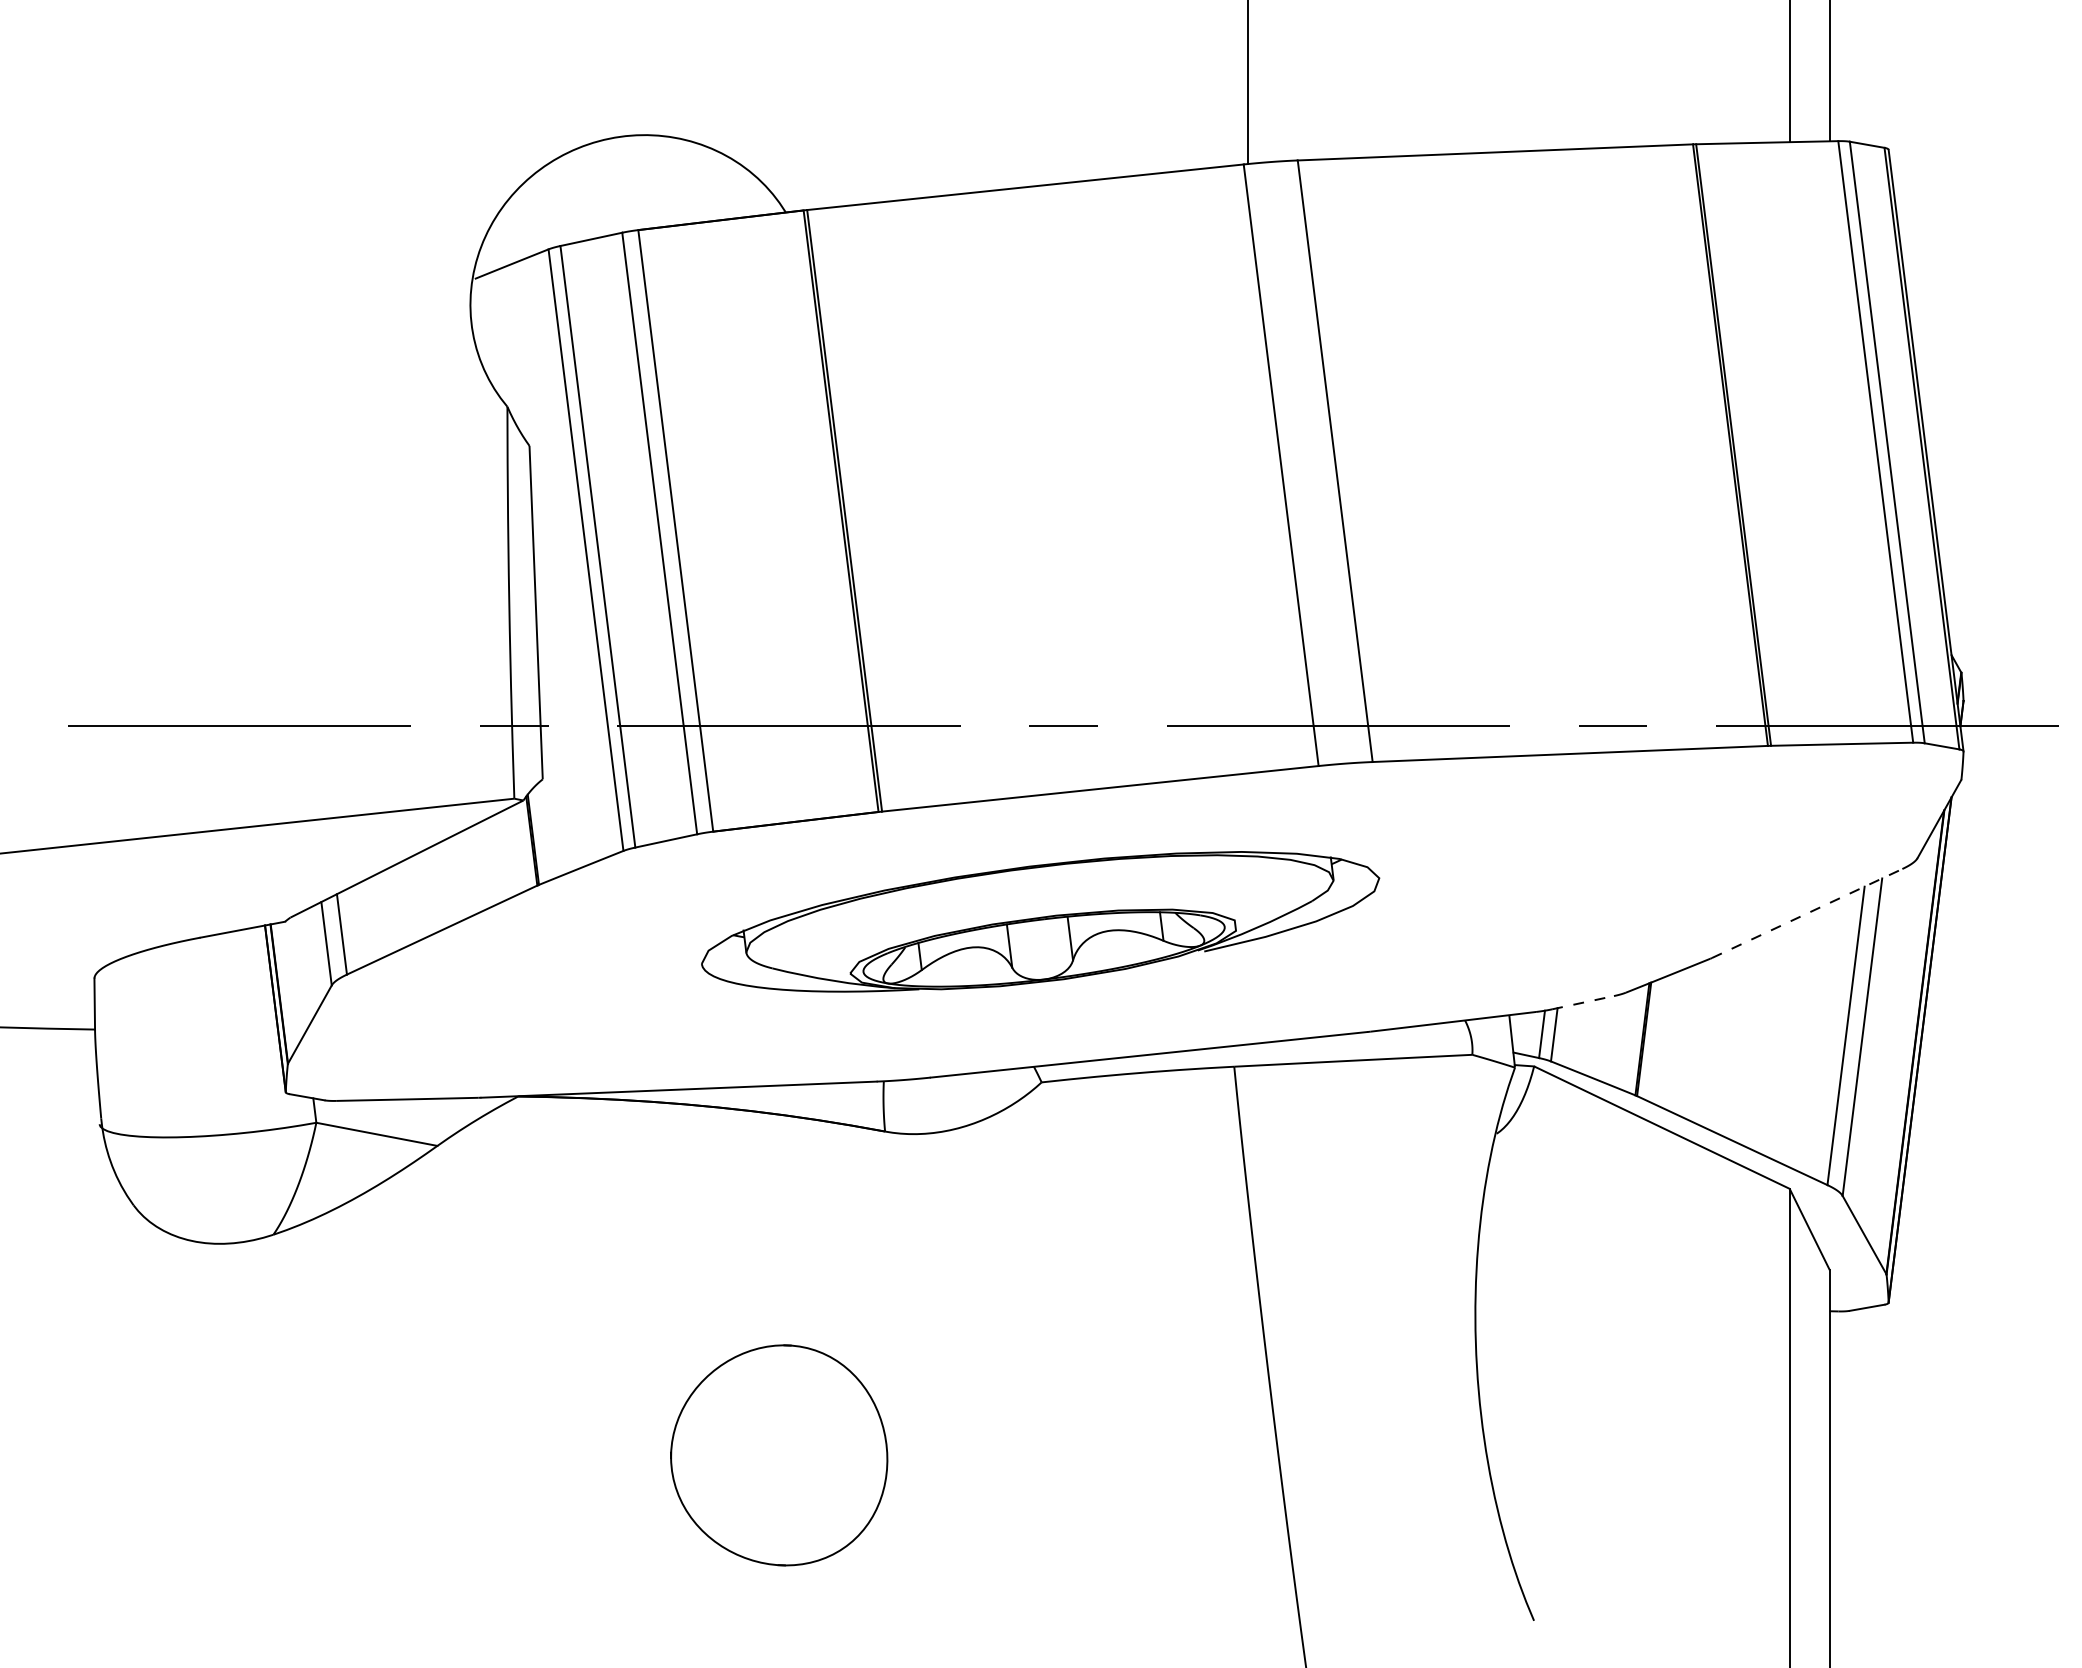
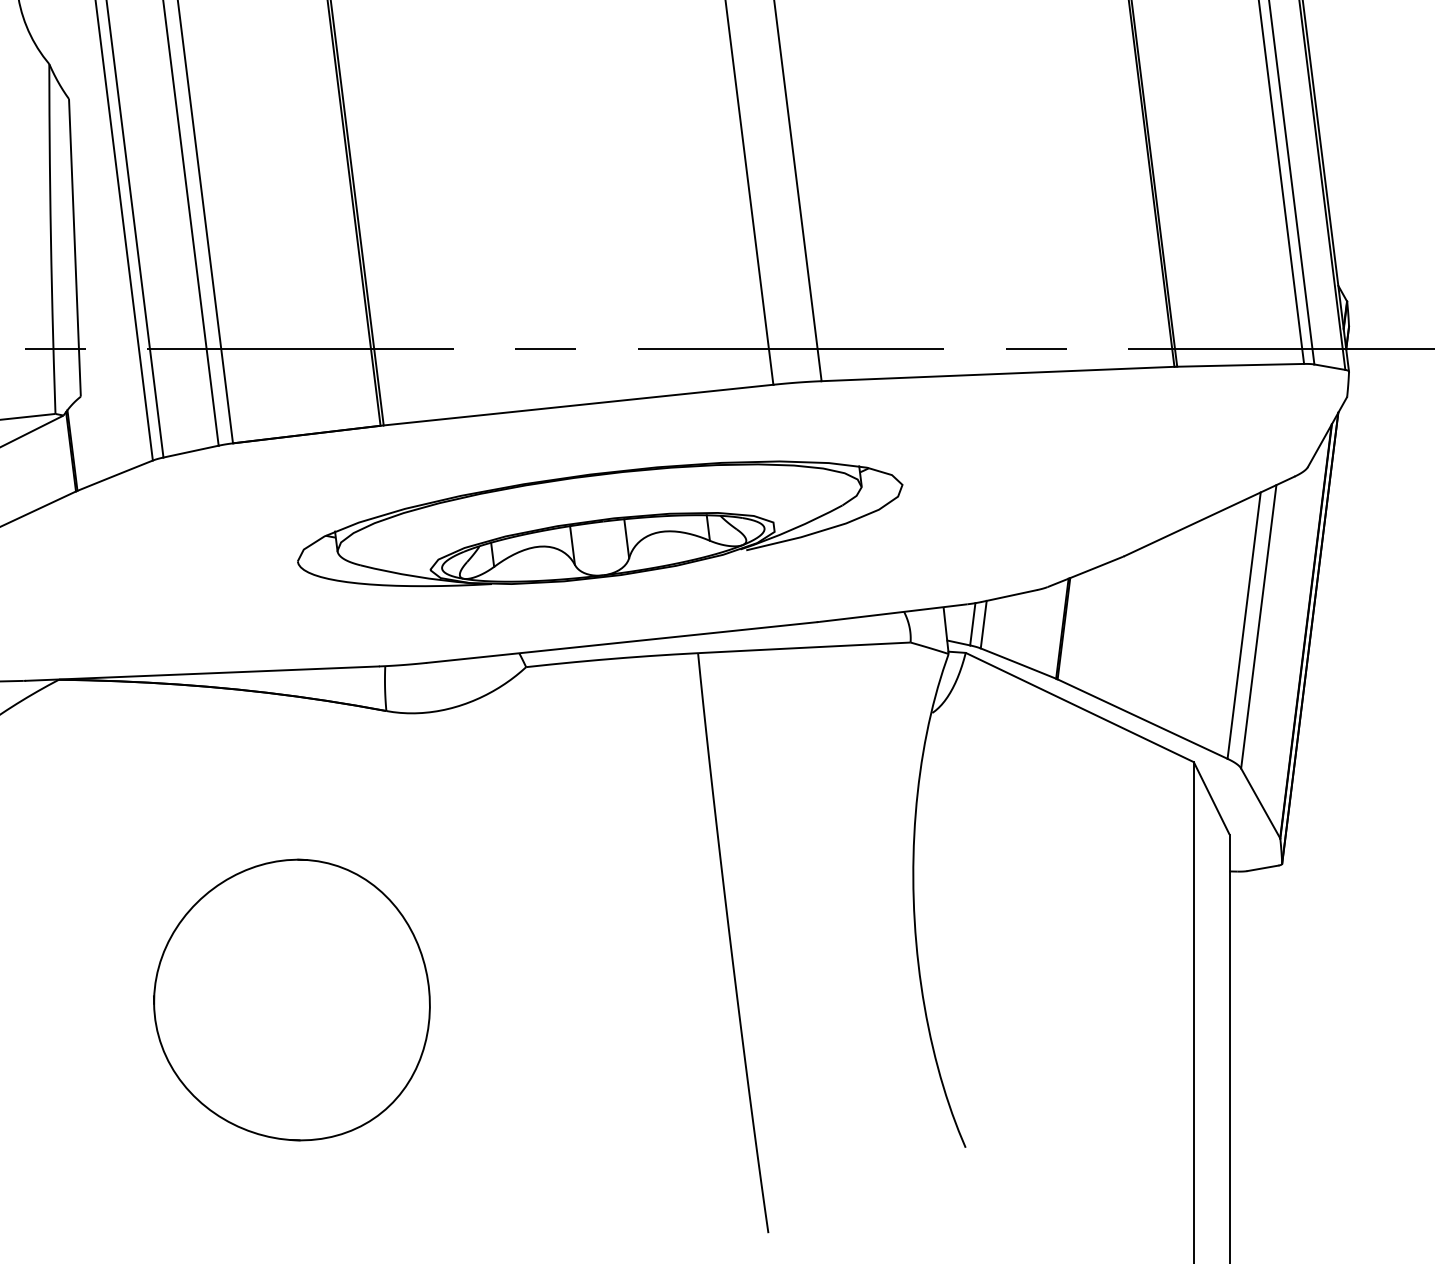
line: (1807, 913) -> (1209, 516), dashed -> solid
part: (1040, 921) -> (600, 523), moved
line: (1583, 1002) -> (1009, 595), dashed -> solid
part: (778, 1455) -> (291, 1000), size x1.43

